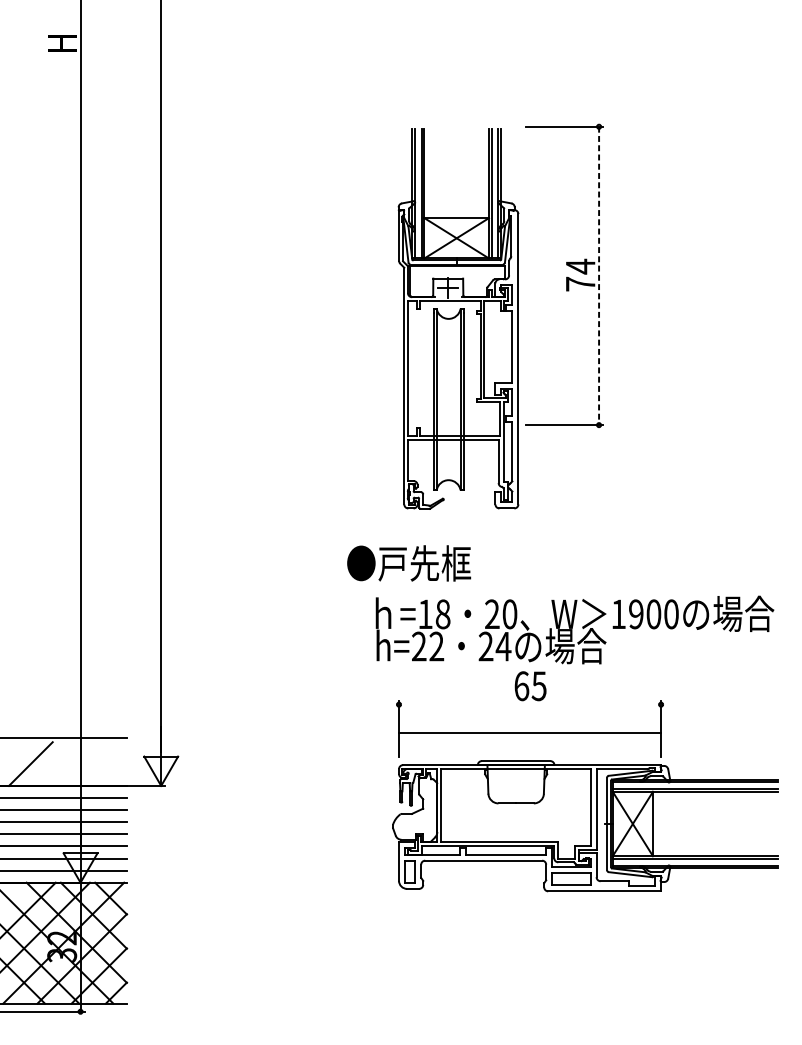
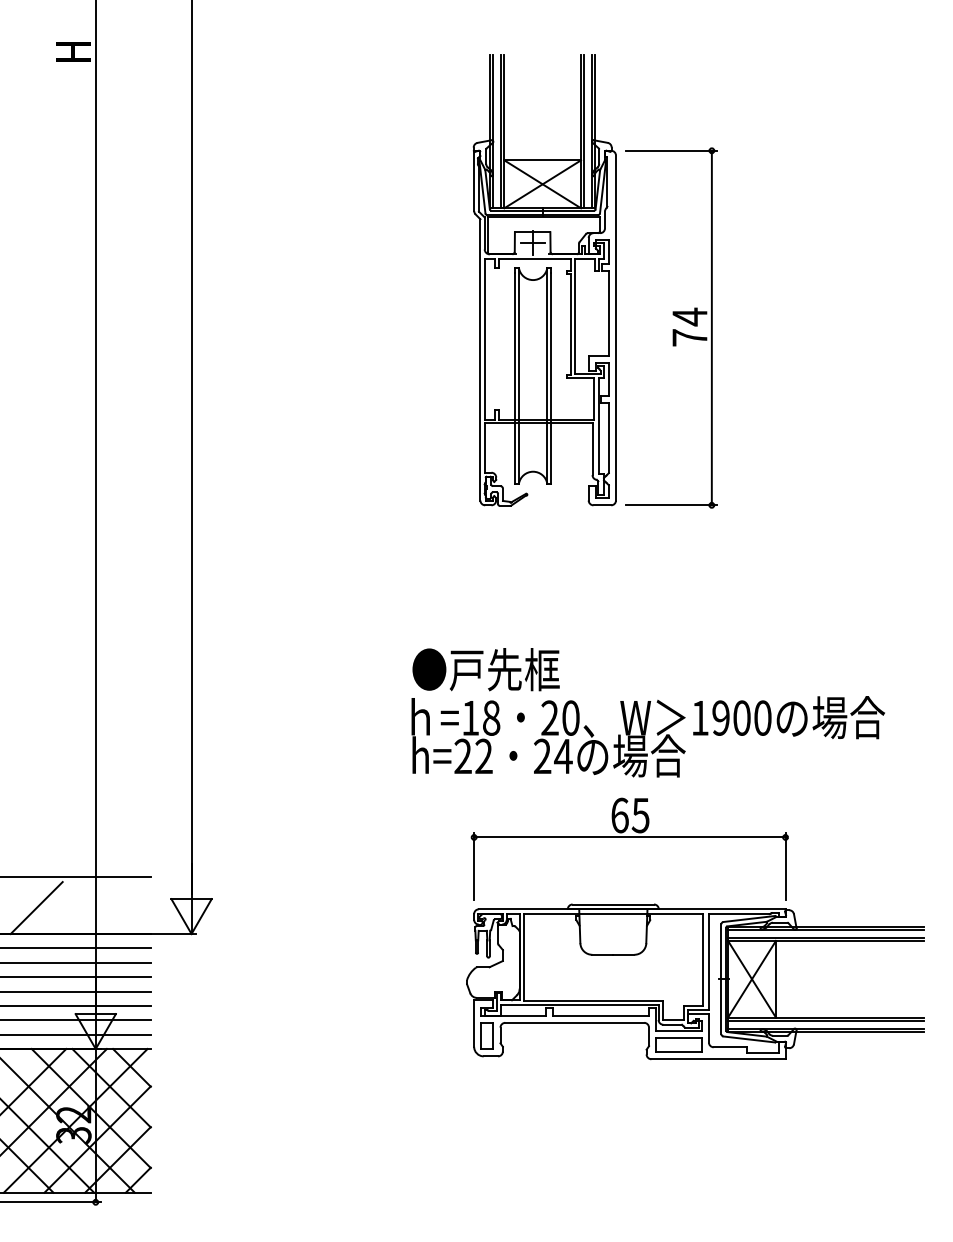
line: (598, 276) -> (711, 328), dashed -> solid
part: (458, 319) -> (544, 280), moved
text: (574, 629) -> (647, 736), moved
line: (529, 733) -> (629, 837), moved

